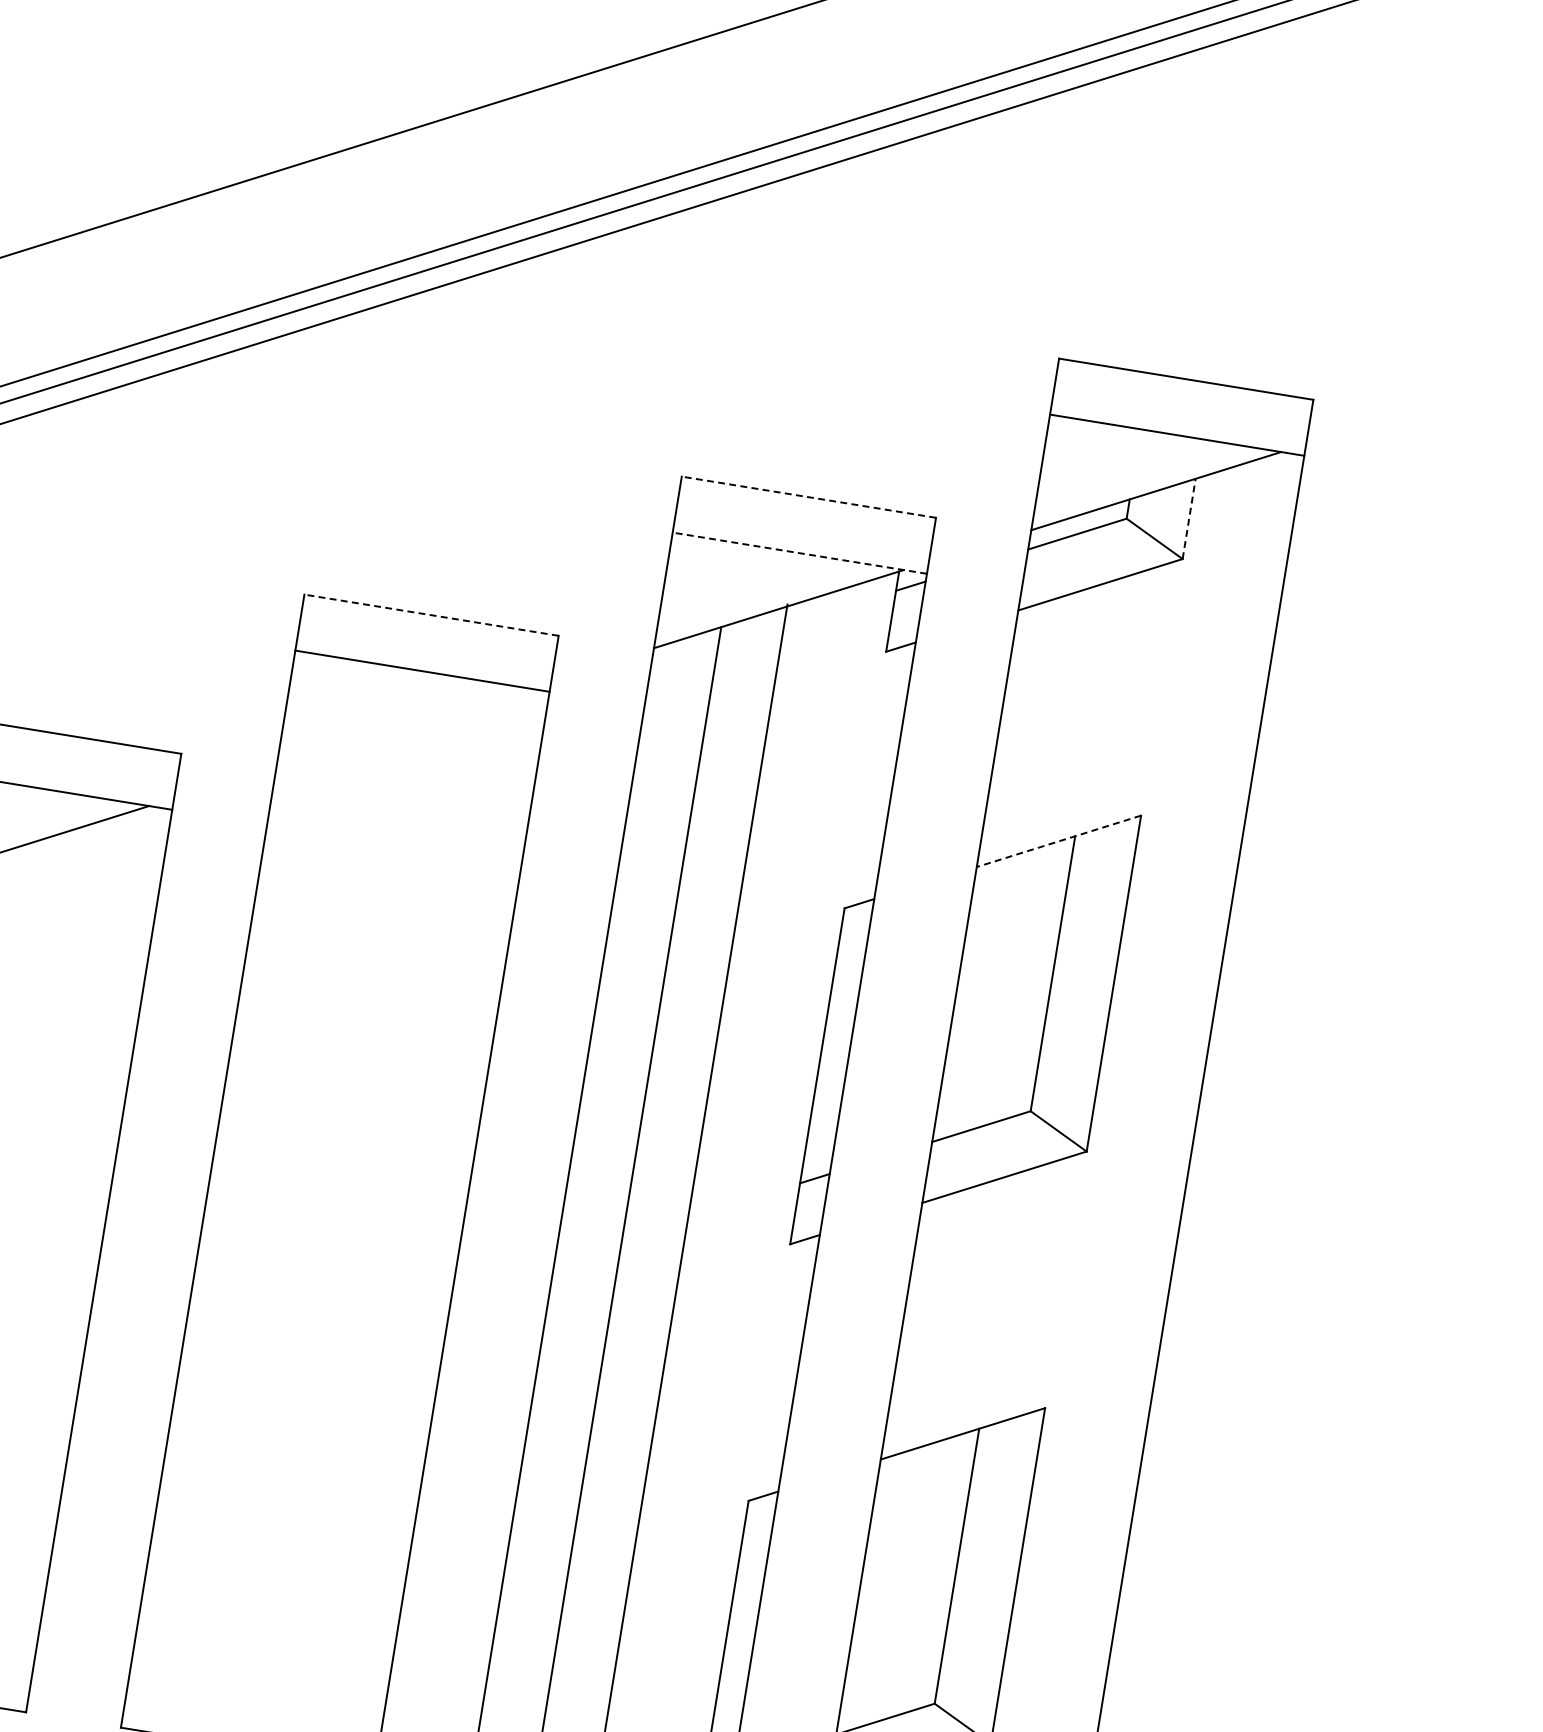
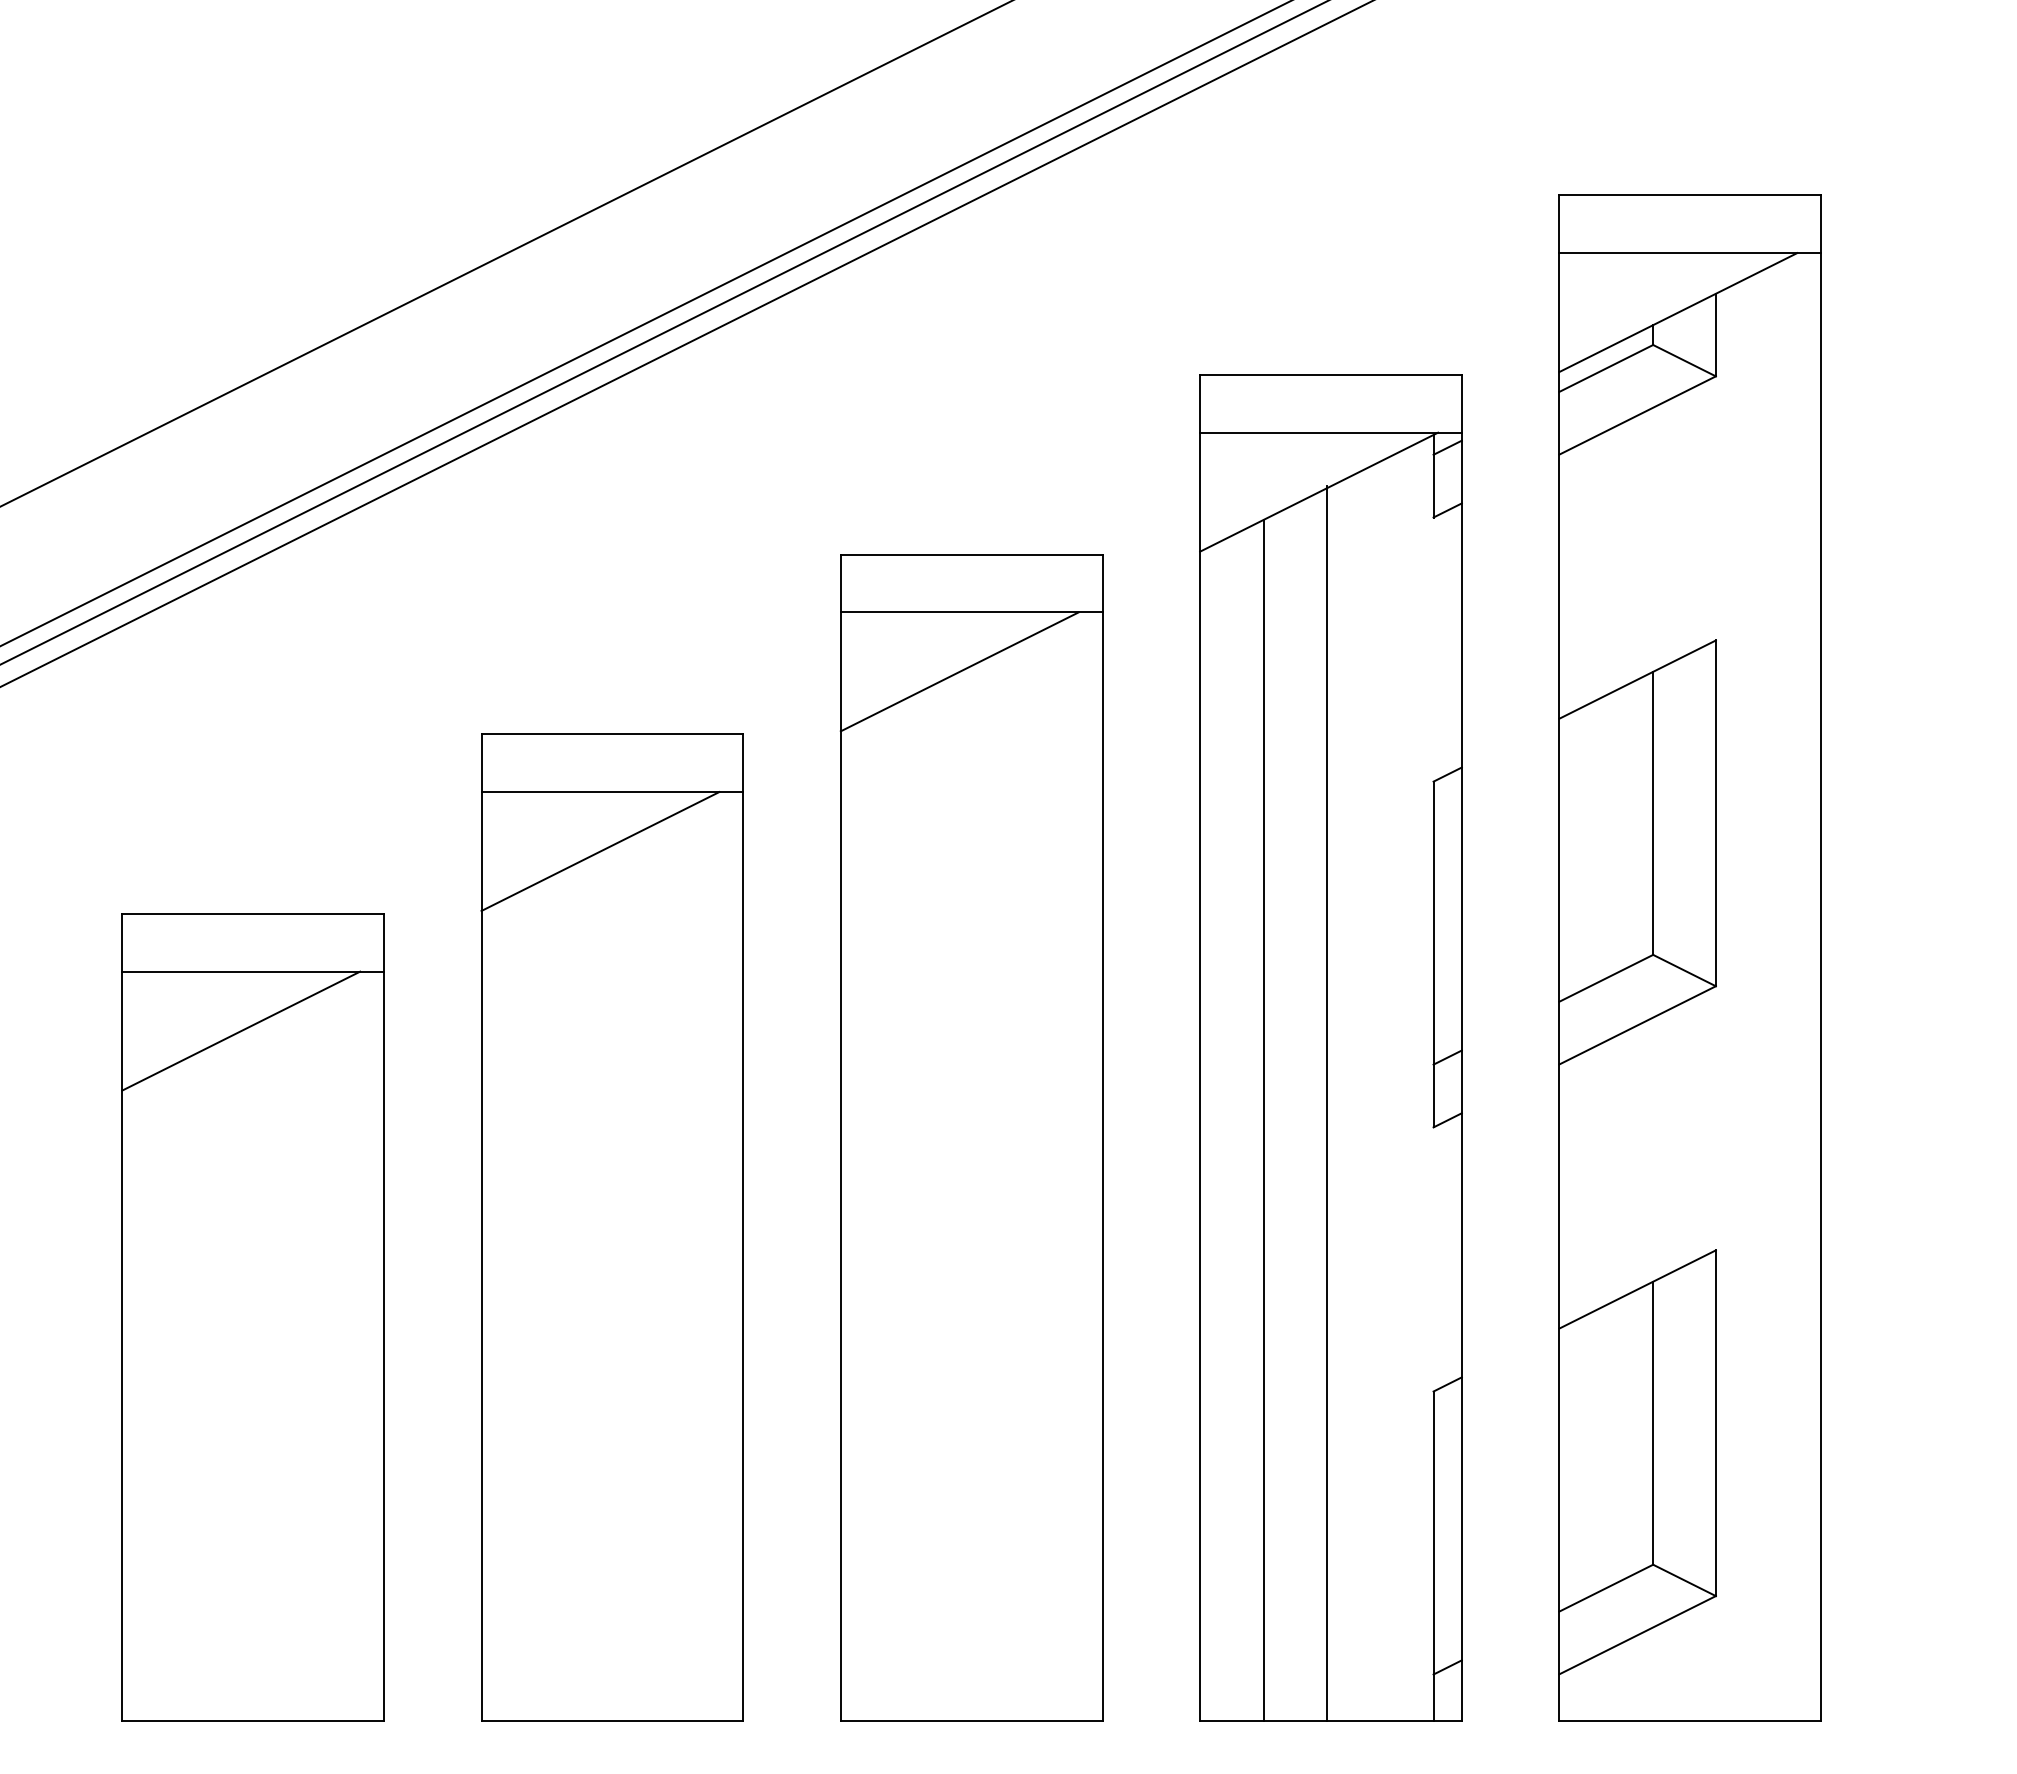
line: (809, 497) -> (1331, 375), dashed -> solid
line: (1188, 518) -> (1715, 334), dashed -> solid
line: (800, 553) -> (1331, 432), dashed -> solid
line: (431, 614) -> (971, 554), dashed -> solid
line: (401, 726) -> (959, 671), added
line: (1058, 841) -> (1637, 679), dashed -> solid

